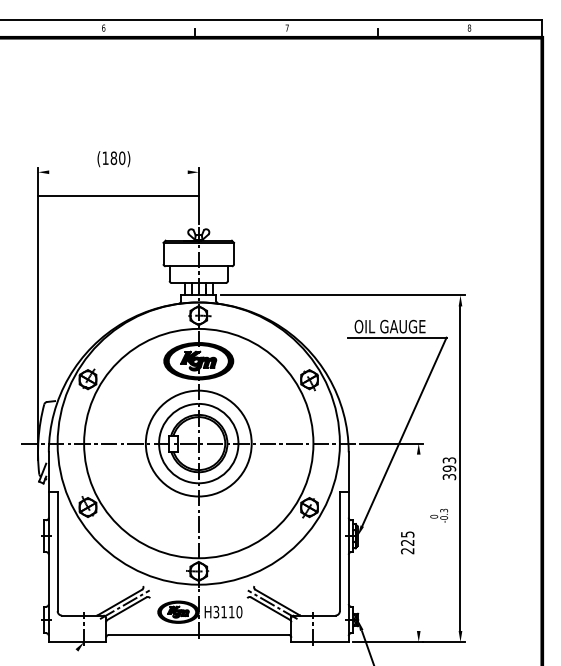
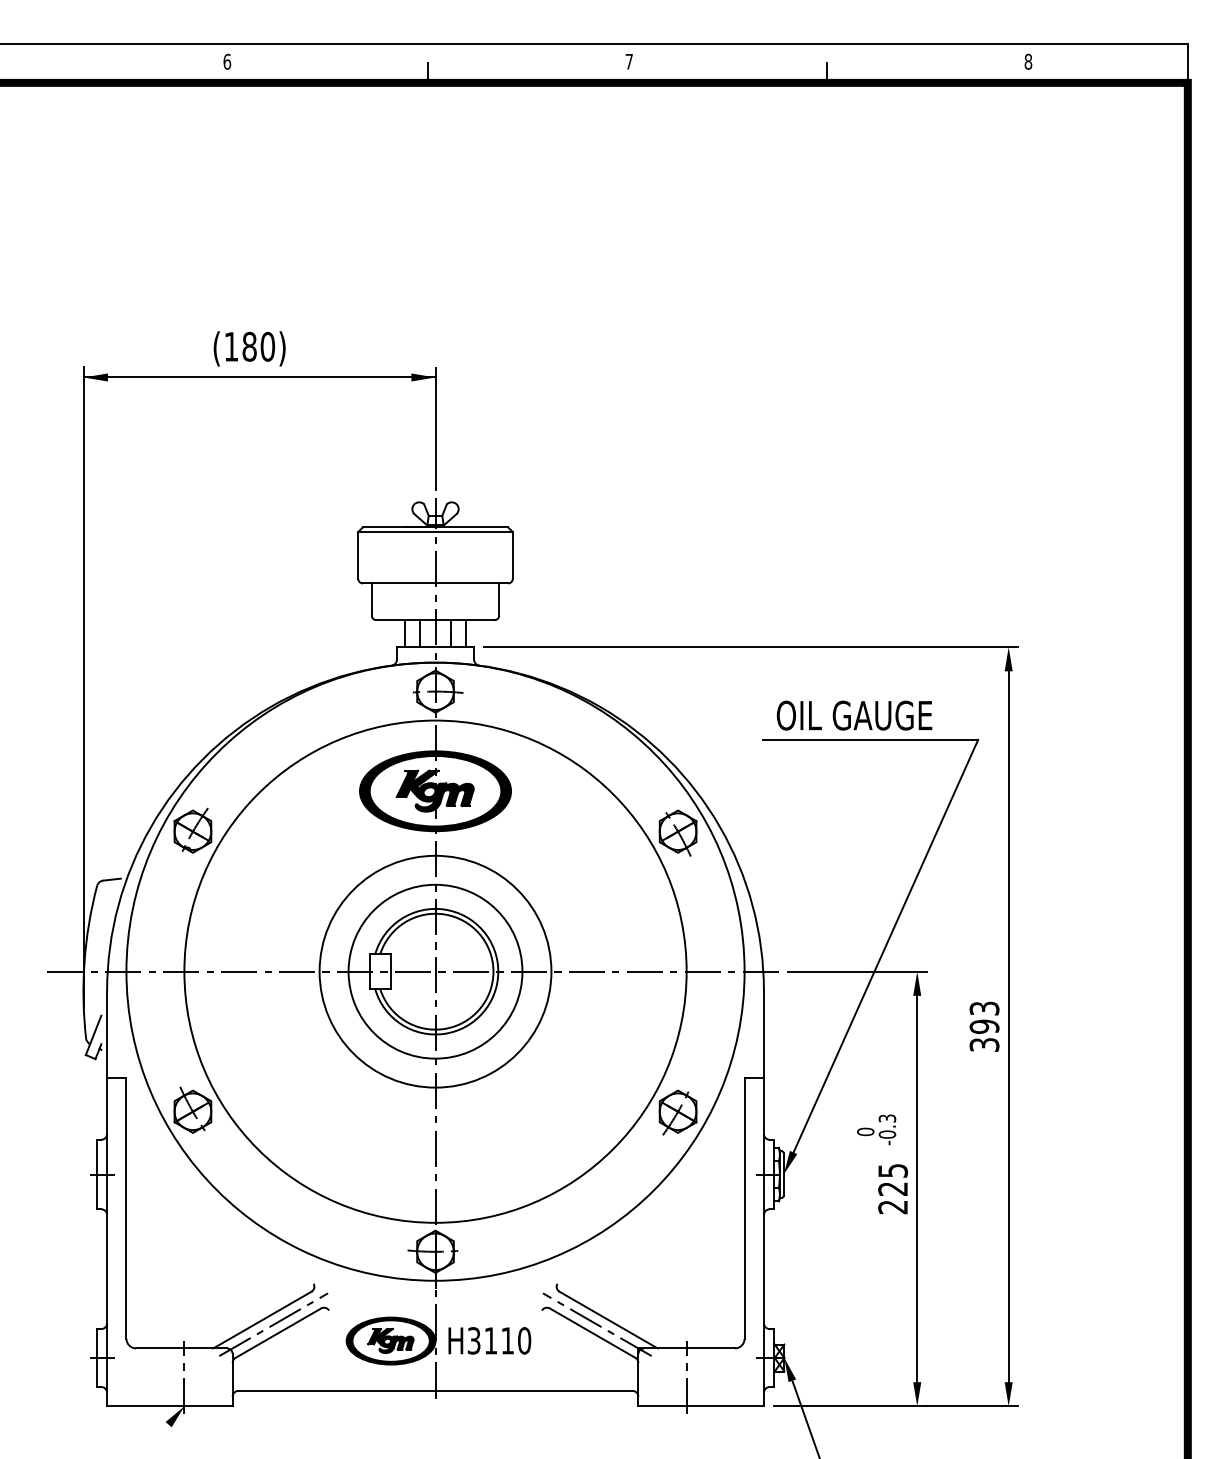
line: (118, 196) -> (259, 377), moved
text: (438, 515) -> (875, 1129), moved
line: (418, 542) -> (916, 1188), added

